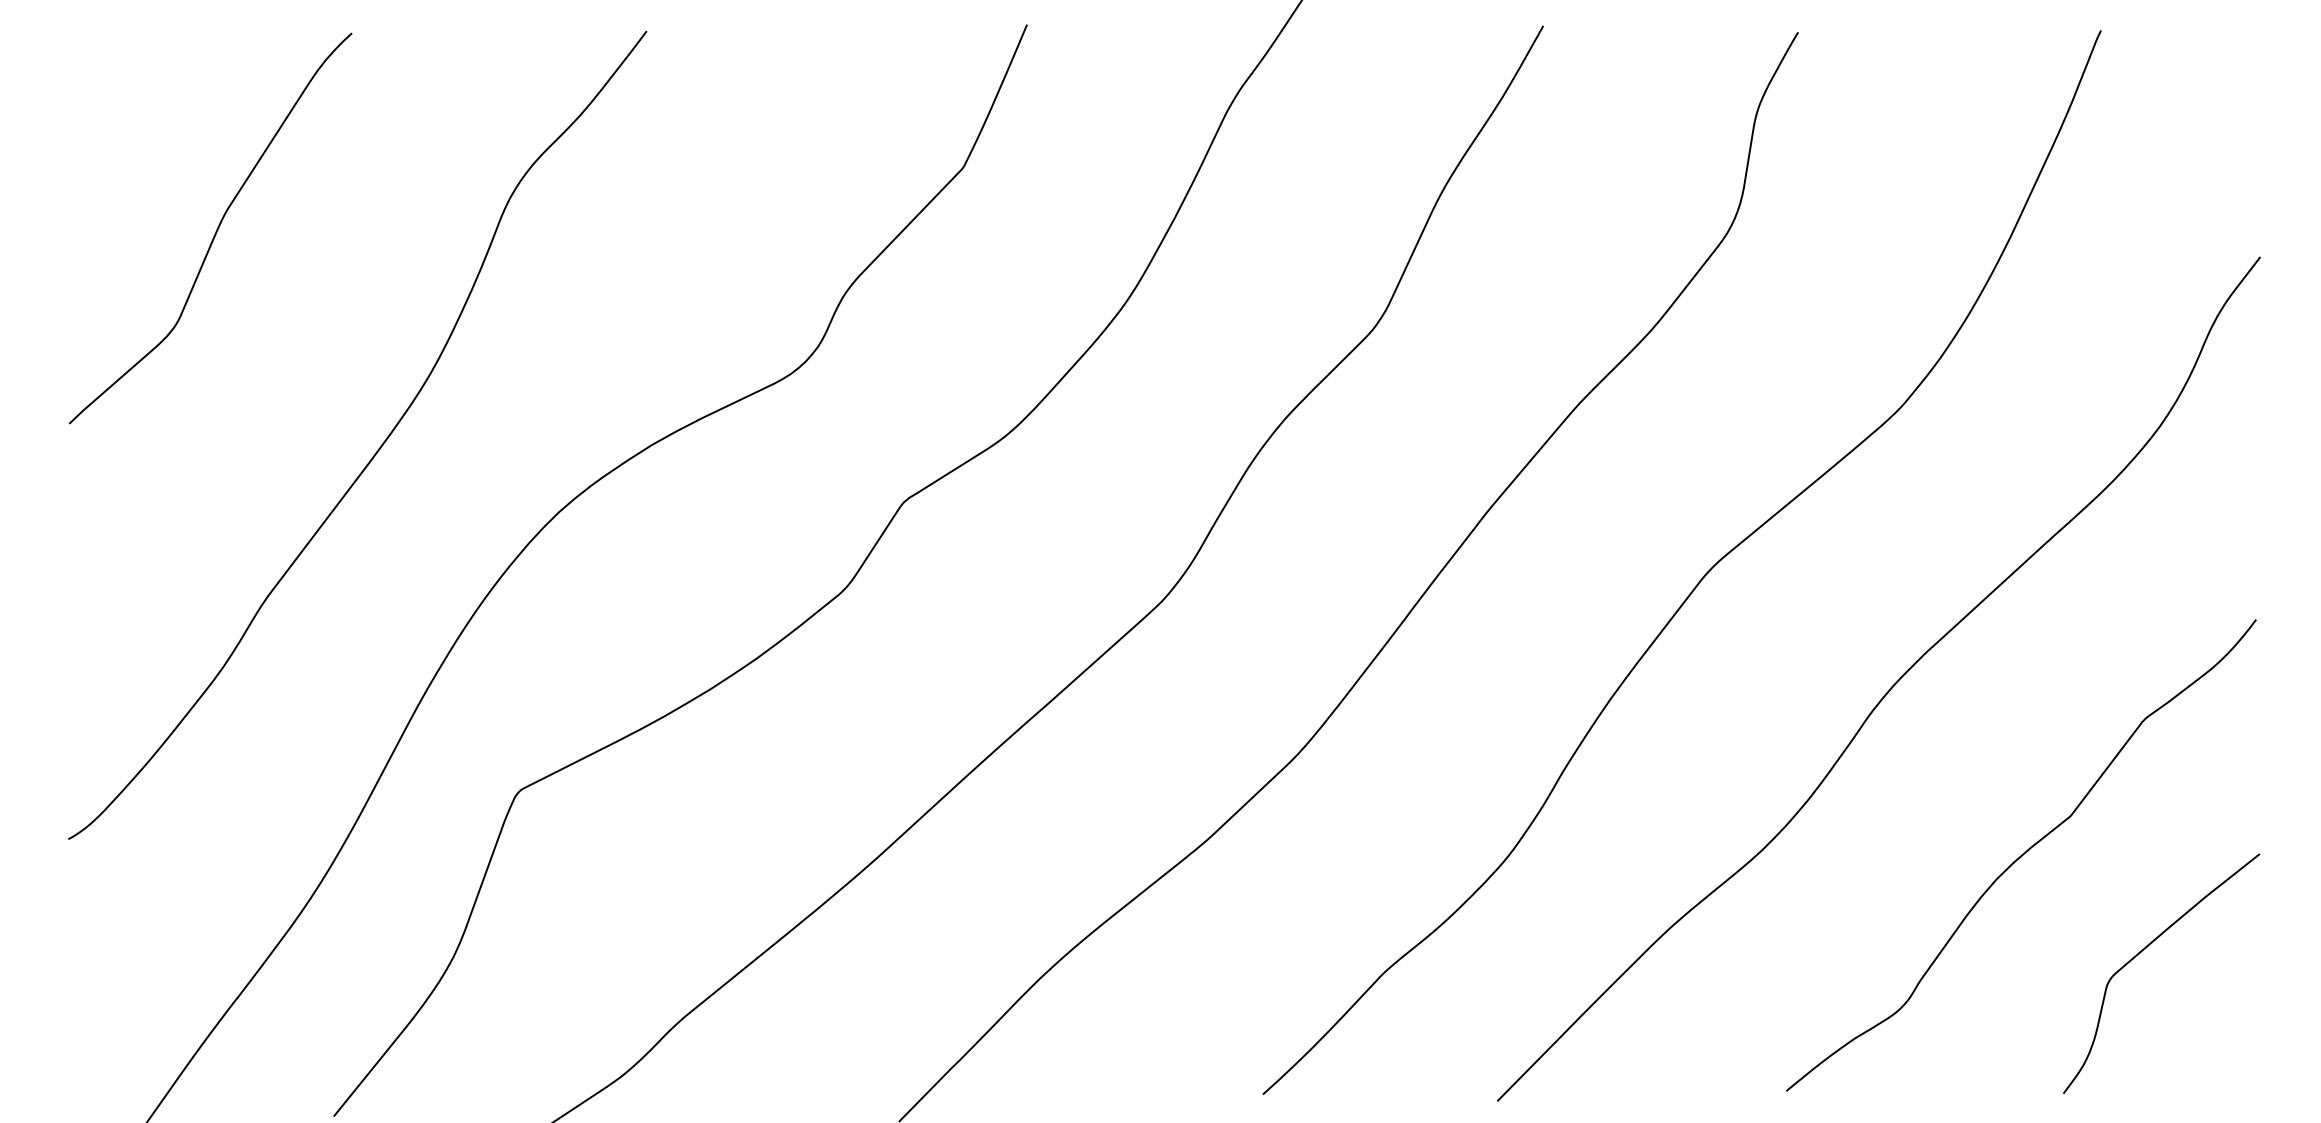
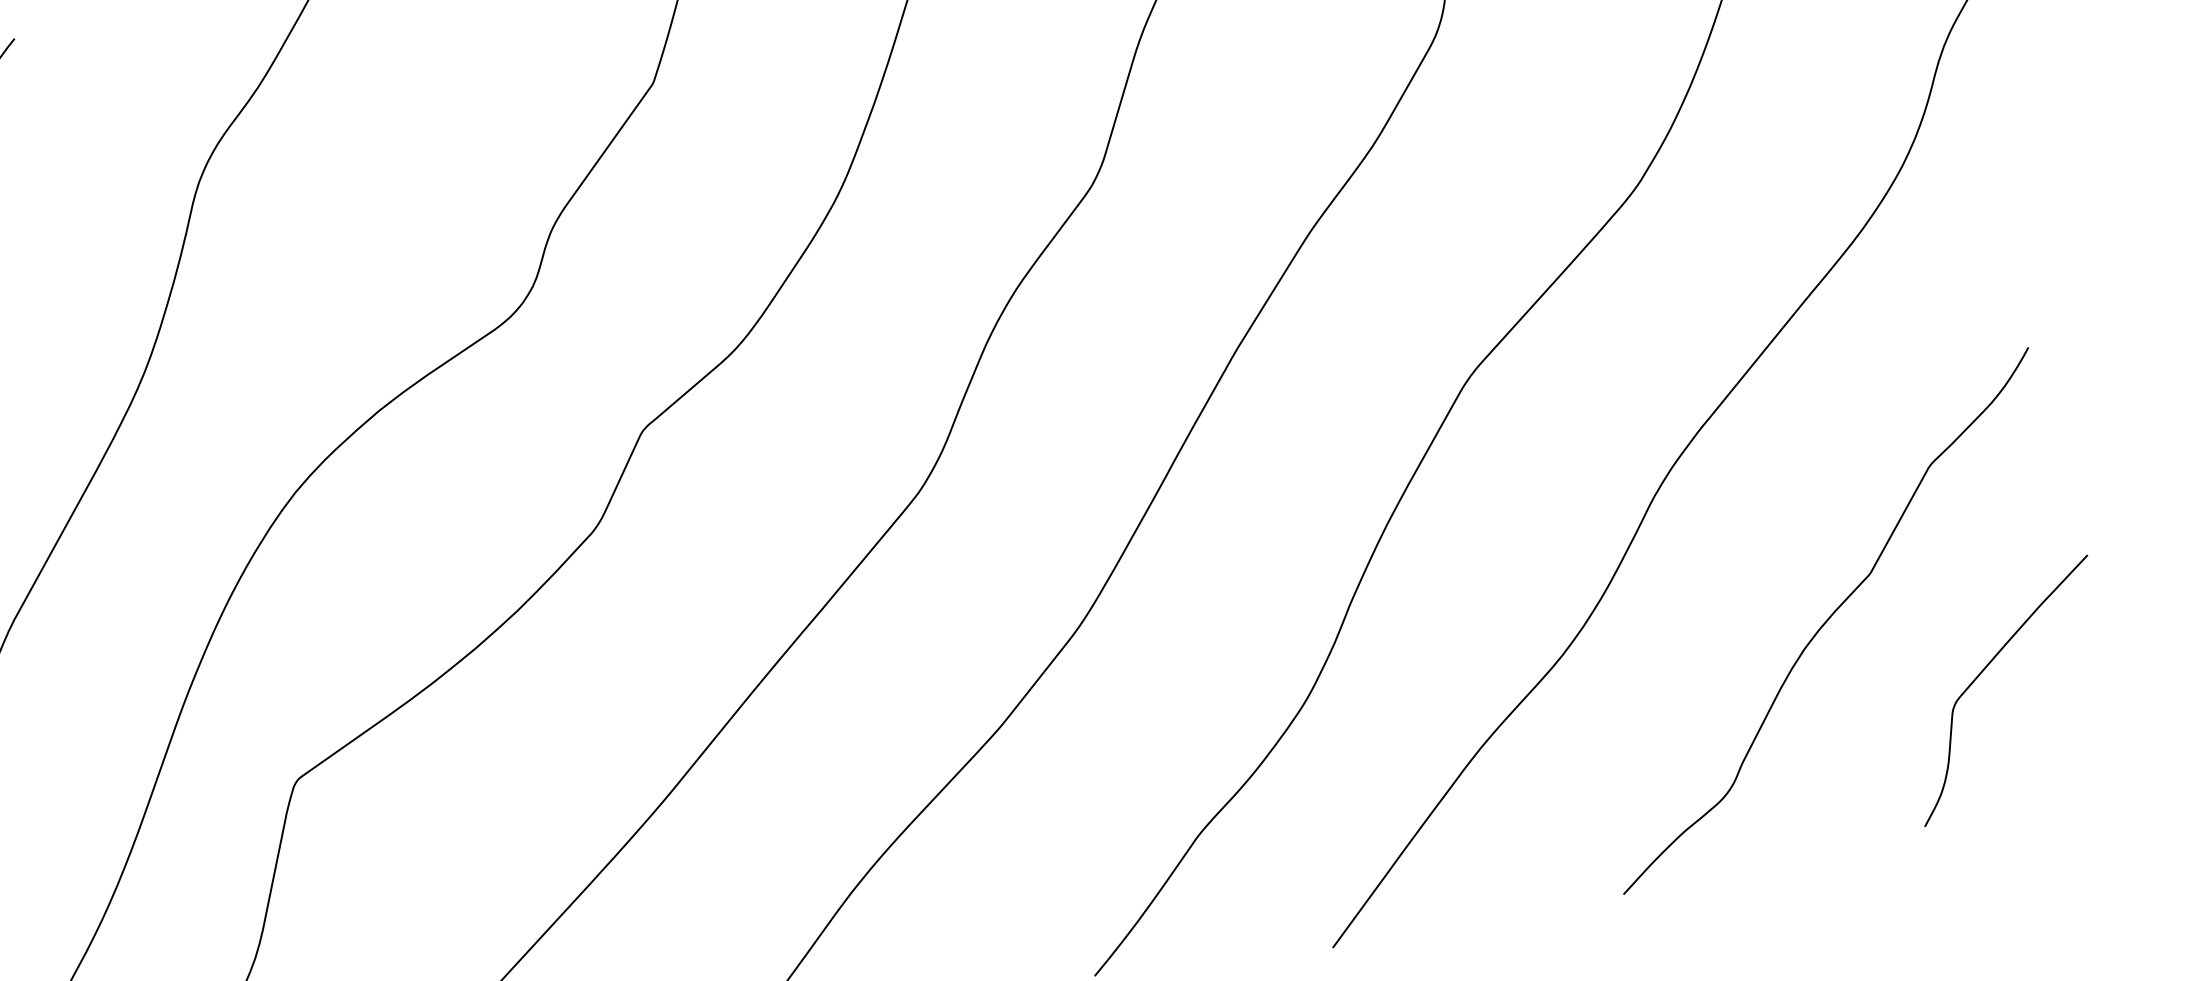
curve: (2145, 949) -> (1986, 668), moved

